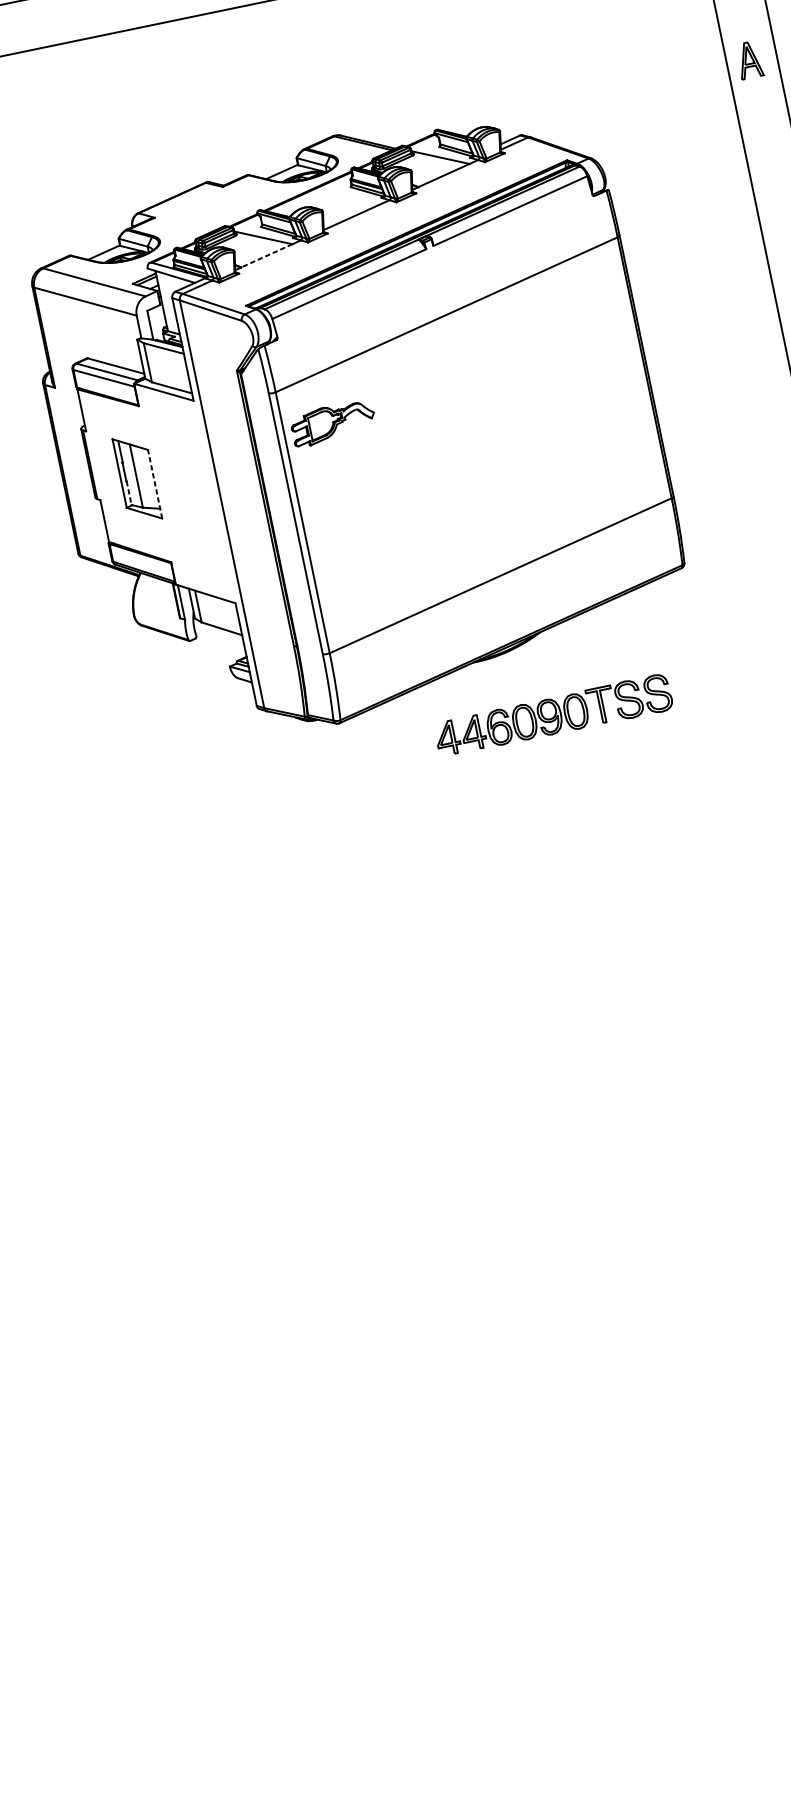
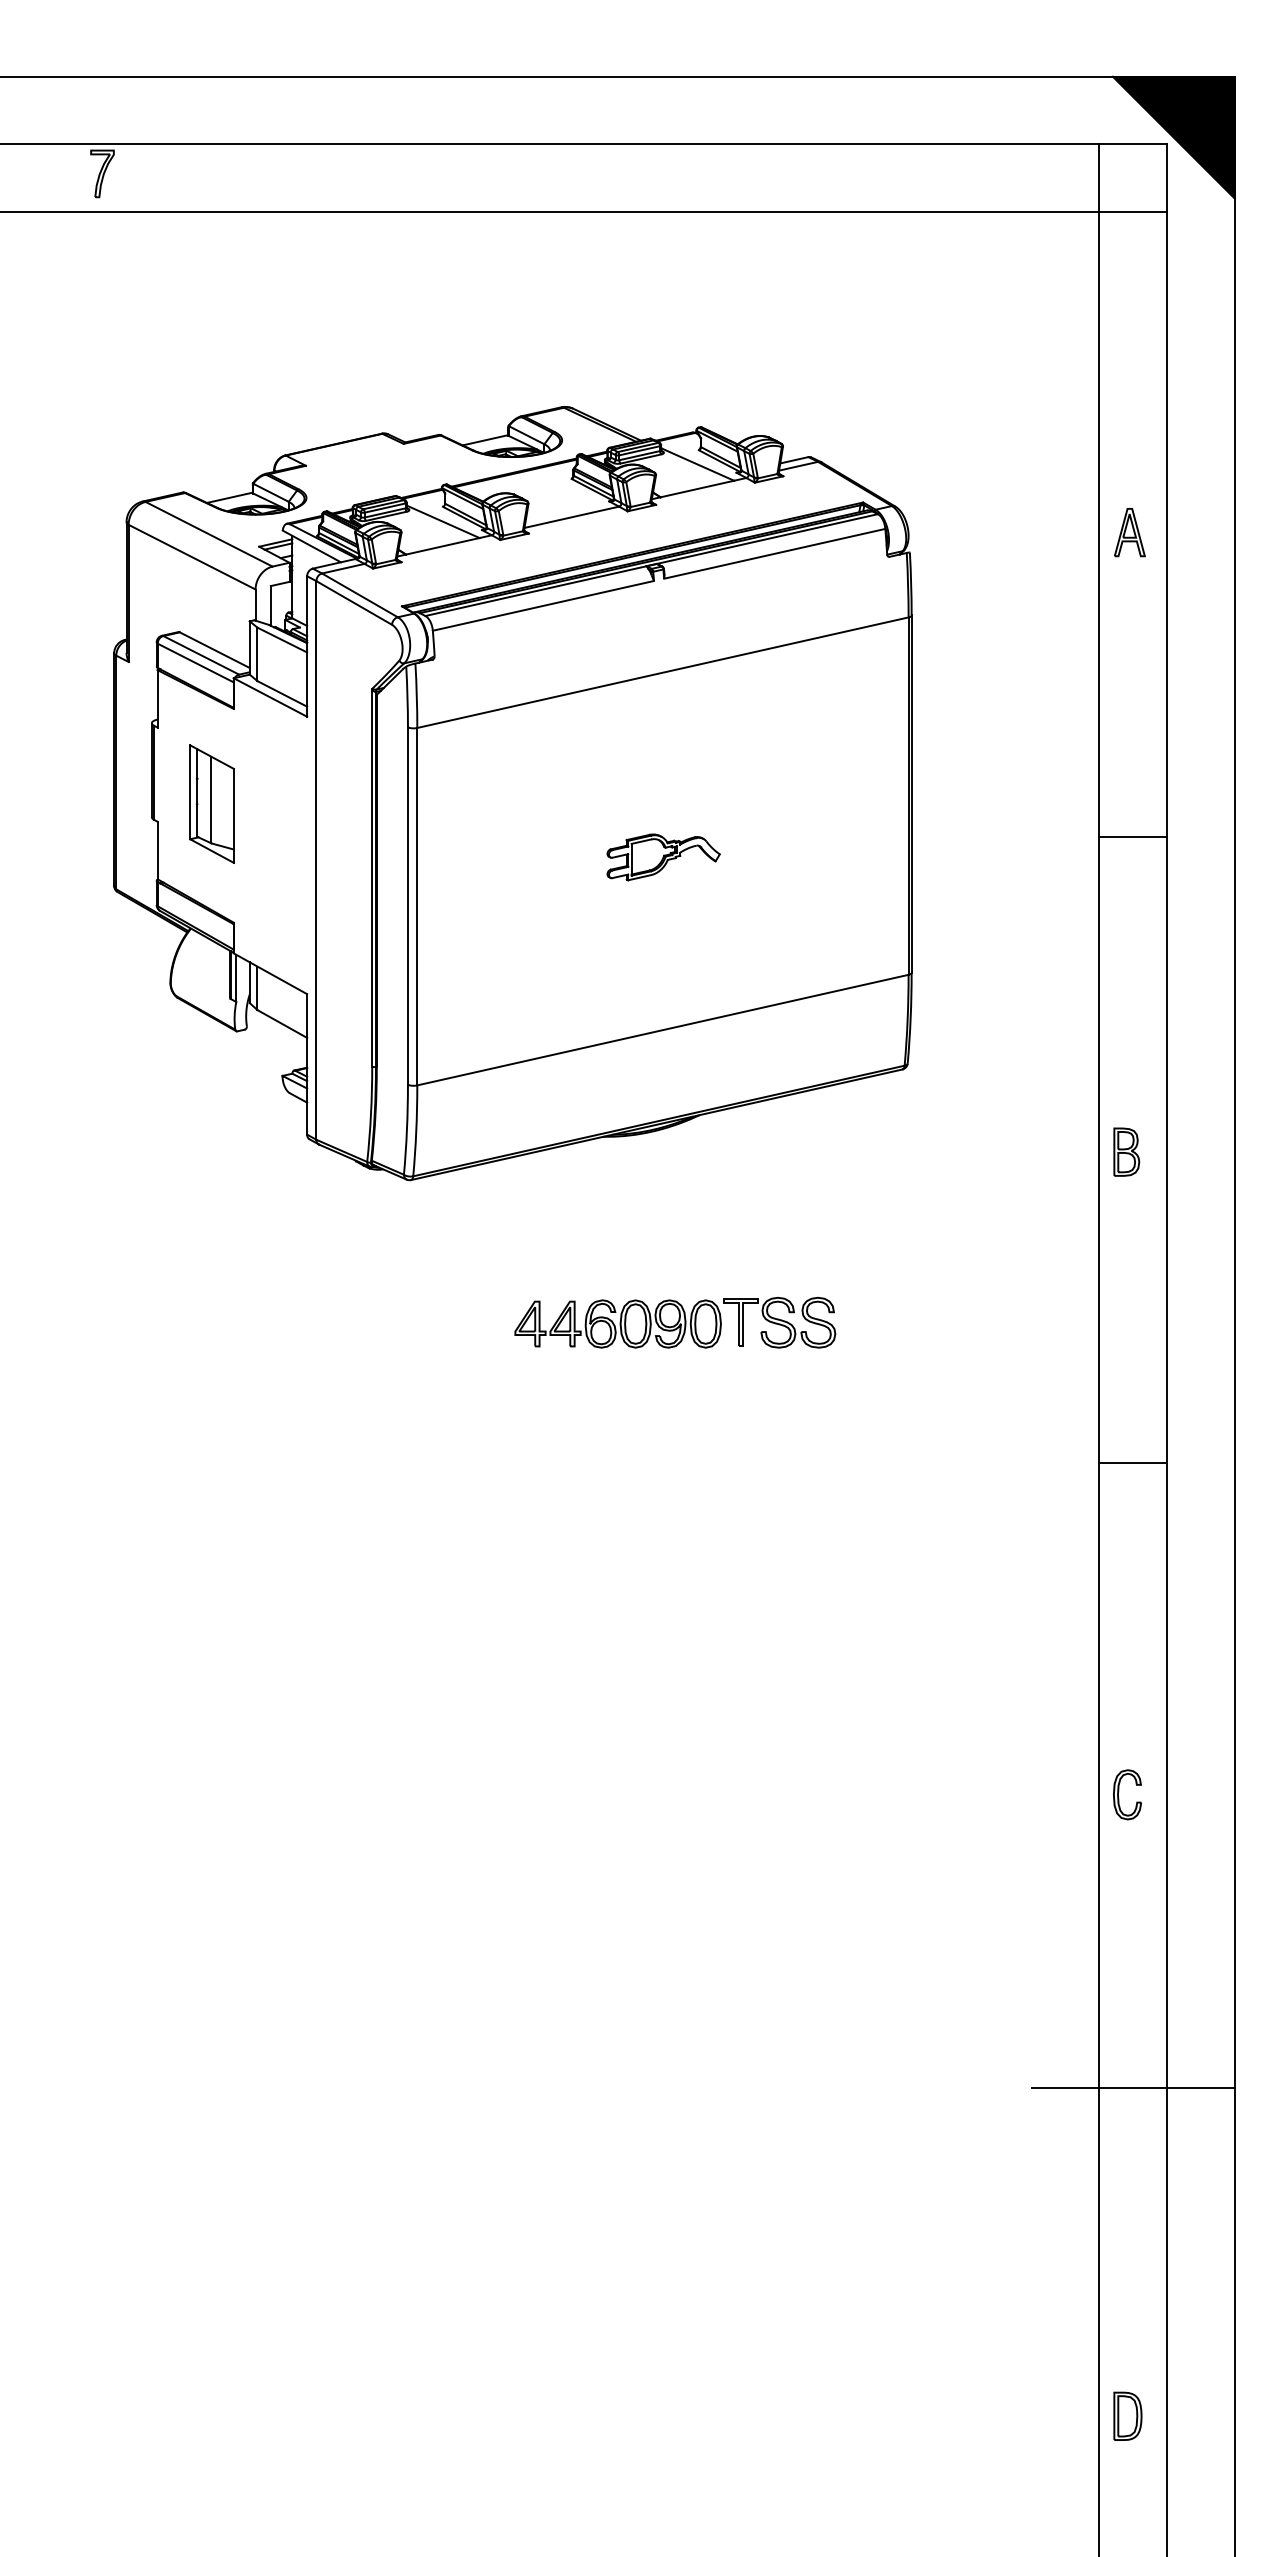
part: (749, 60) -> (1129, 532), moved
line: (266, 256) -> (442, 546), dashed -> solid
part: (333, 423) -> (663, 857), moved
line: (154, 483) -> (233, 815), dashed -> solid
line: (129, 493) -> (197, 821), dashed -> solid
part: (553, 715) -> (675, 1322), moved

